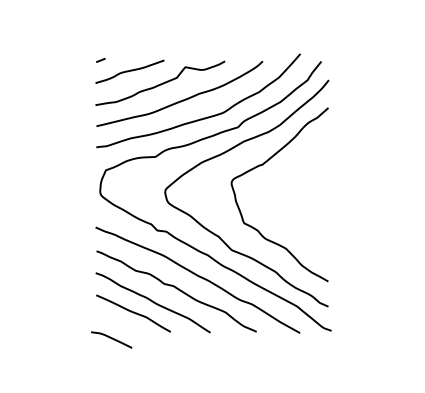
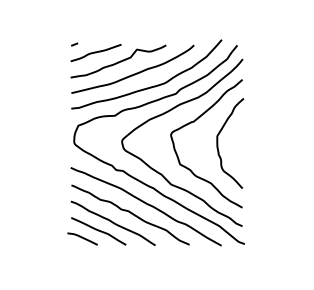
curve: (295, 194) -> (218, 143), added
curve: (111, 339) -> (82, 238), moved

